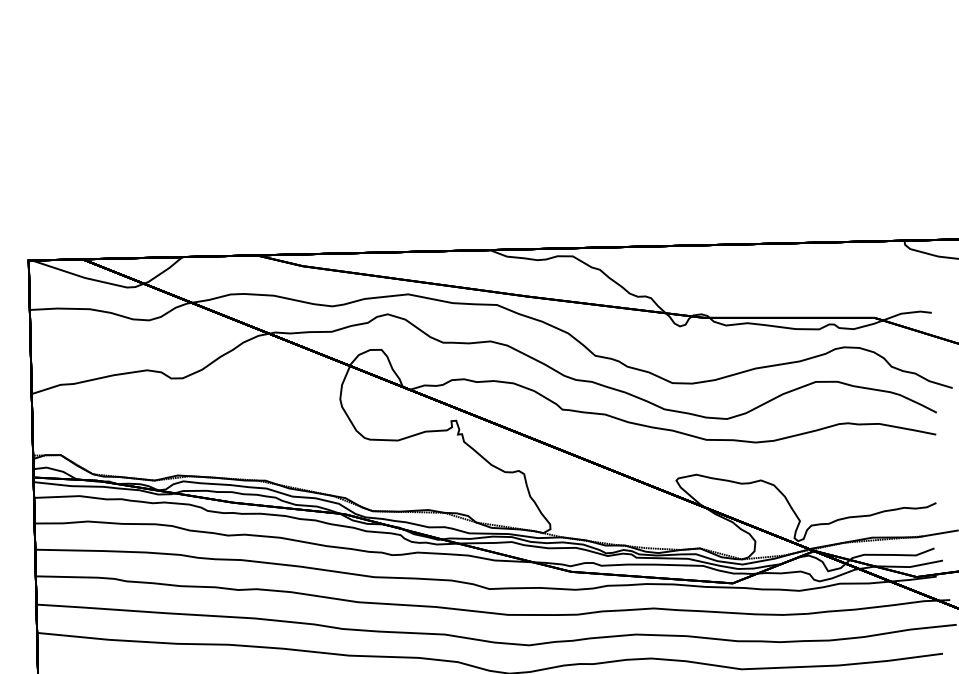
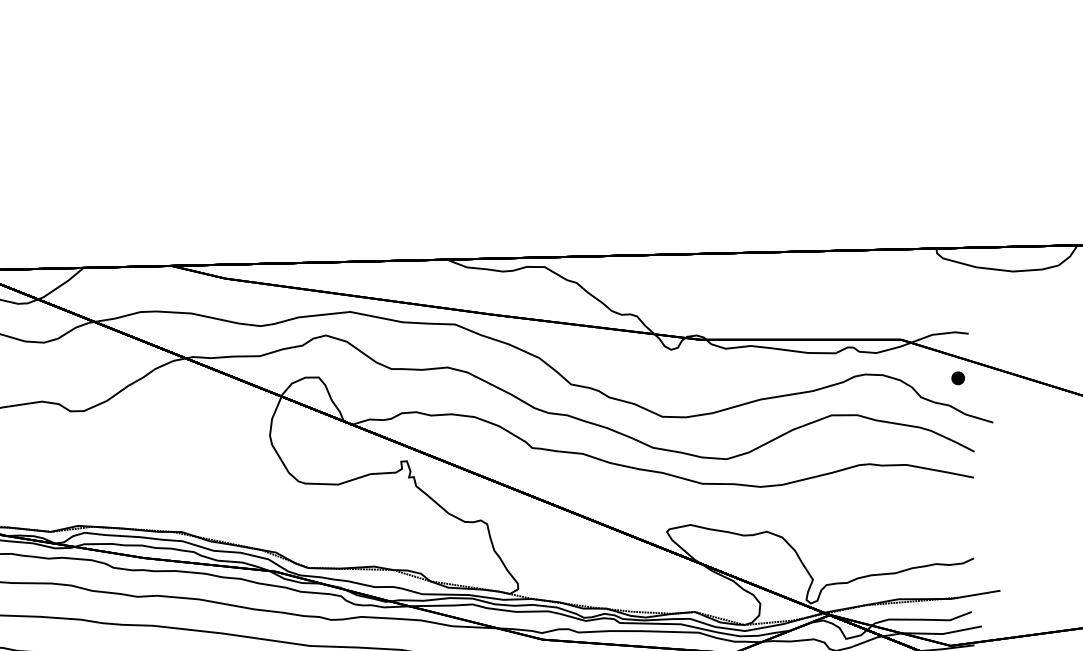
part: (922, 350) -> (957, 378), added

